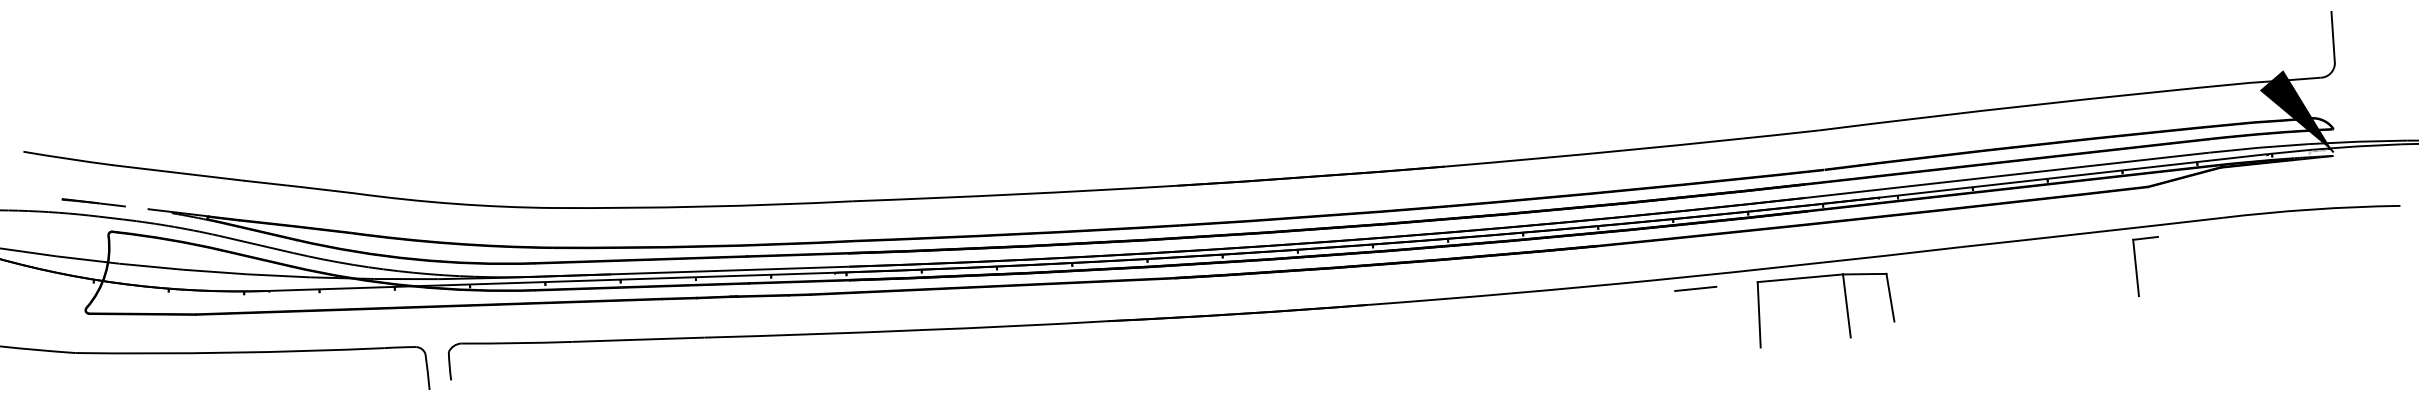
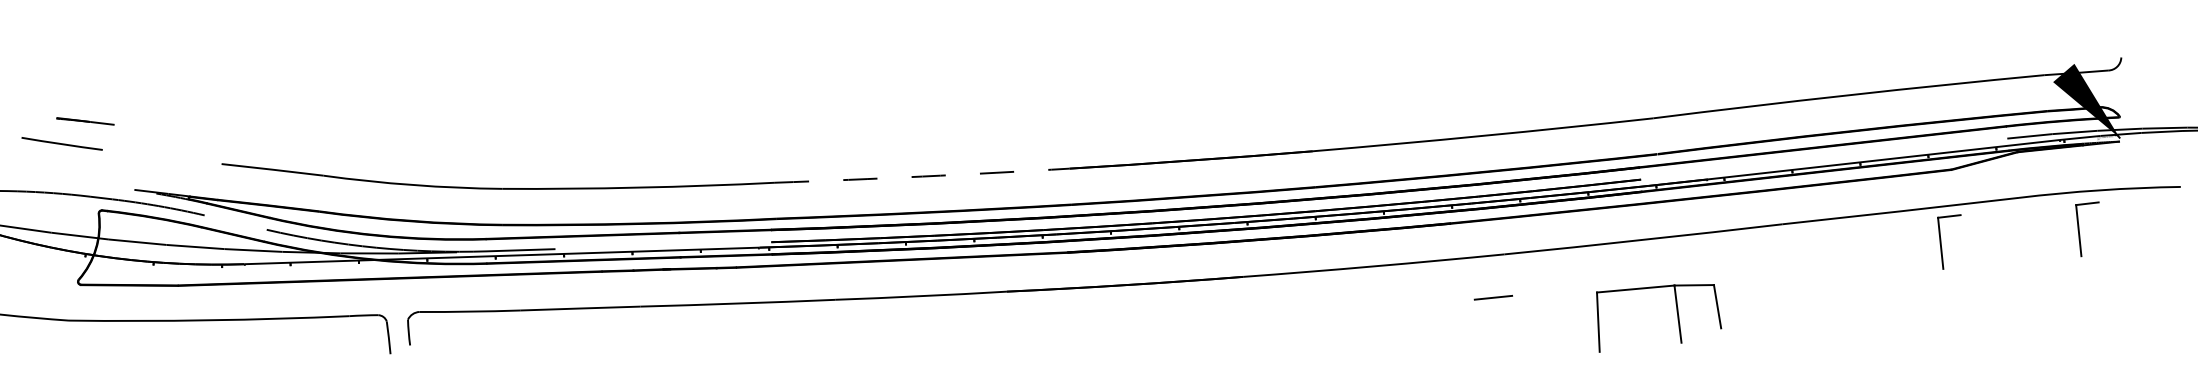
line: (2332, 37) -> (2119, 33), removed
line: (177, 172) -> (161, 156), removed
line: (2007, 174) -> (1823, 158), removed
arc: (1015, 194) -> (922, 176), solid -> dashed
line: (93, 202) -> (85, 121), moved
line: (258, 245) -> (235, 222), removed
part: (2289, 255) -> (2080, 232), added
line: (675, 271) -> (613, 246), removed
line: (1695, 288) -> (1493, 297), moved
part: (1845, 305) -> (1676, 313), moved

